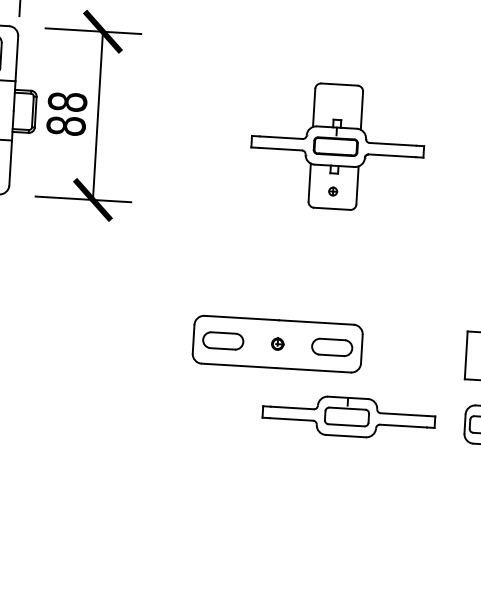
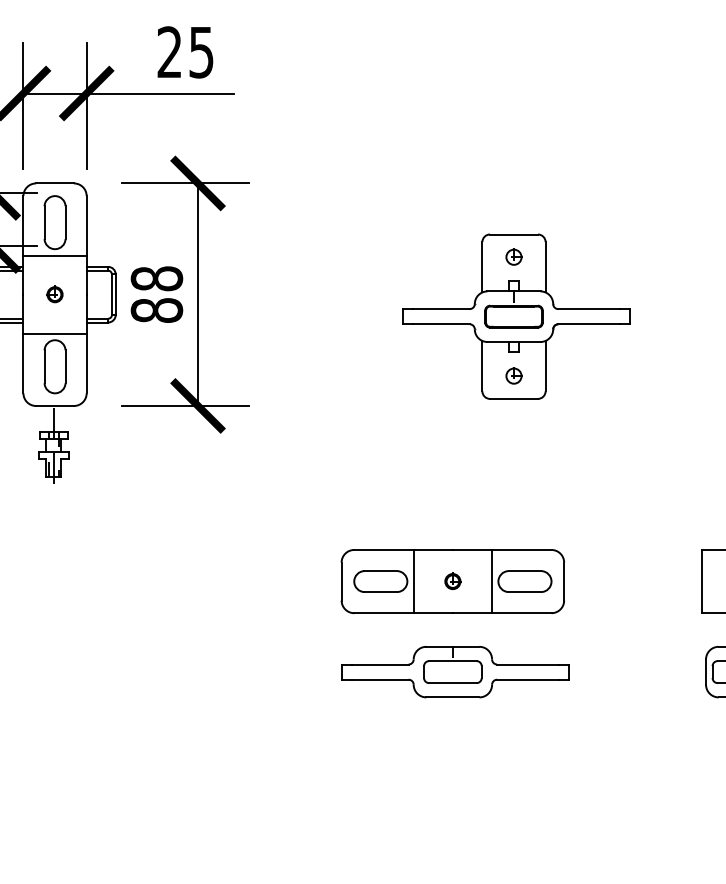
part: (338, 101) -> (513, 256), added
part: (332, 191) -> (513, 375), size x1.43
line: (247, 342) -> (413, 581), added
line: (307, 345) -> (492, 581), added
part: (348, 417) -> (455, 672), moved

